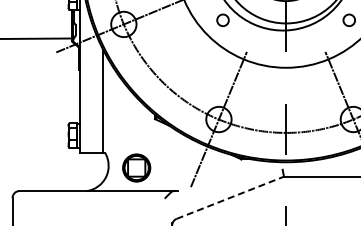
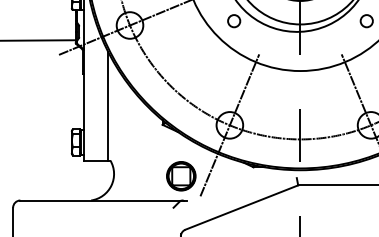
part: (136, 167) -> (181, 175), moved
line: (230, 197) -> (242, 207), dashed -> solid

